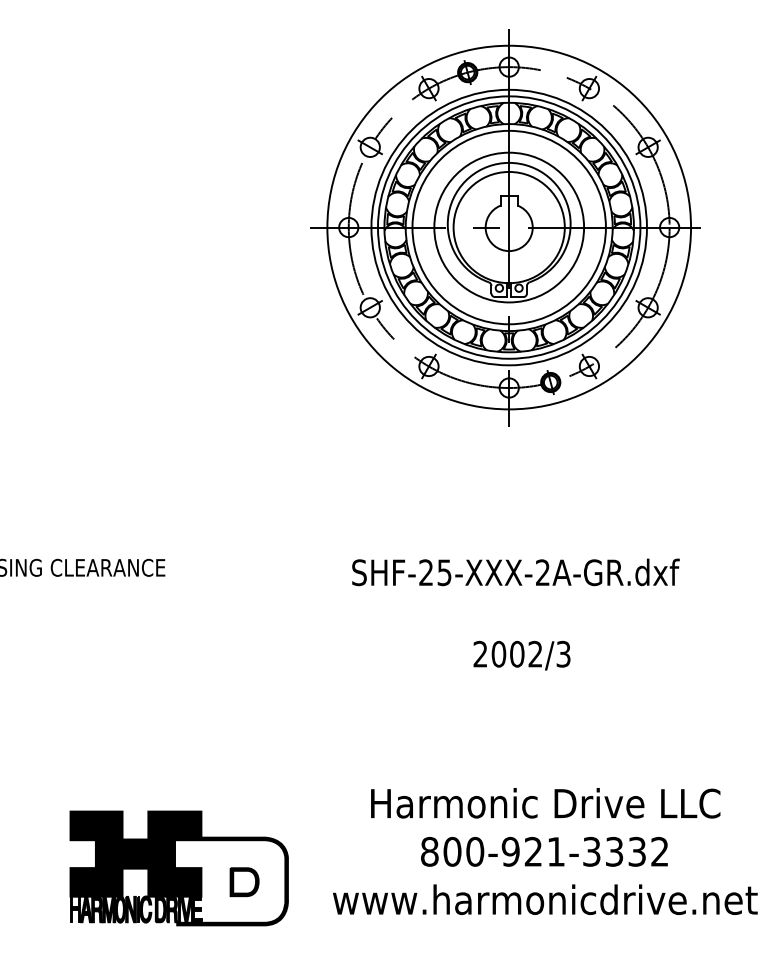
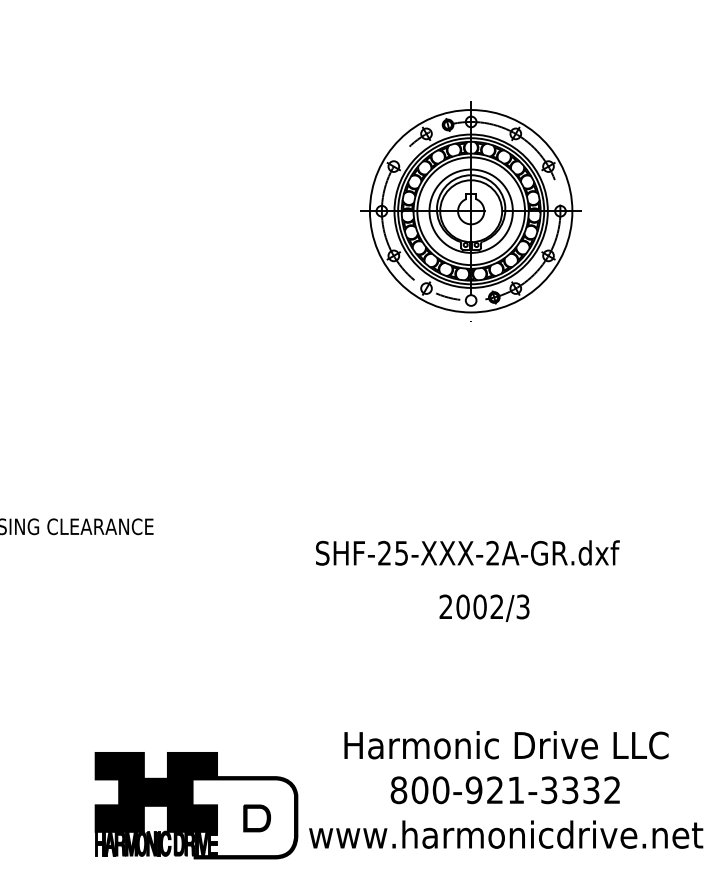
part: (504, 228) -> (468, 211), size x0.6
text: (515, 571) -> (467, 552), moved
part: (179, 868) -> (196, 805), moved

